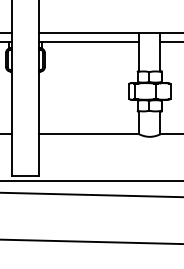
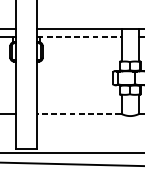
line: (89, 42) -> (79, 37), solid -> dashed
line: (88, 134) -> (79, 114), solid -> dashed

